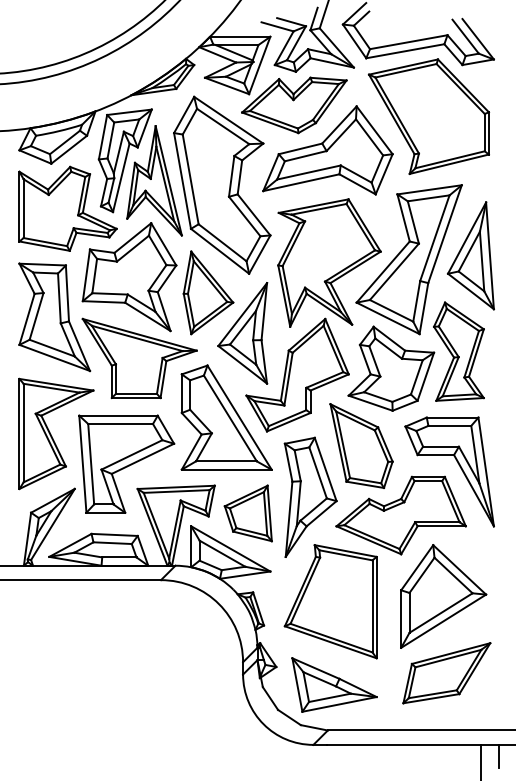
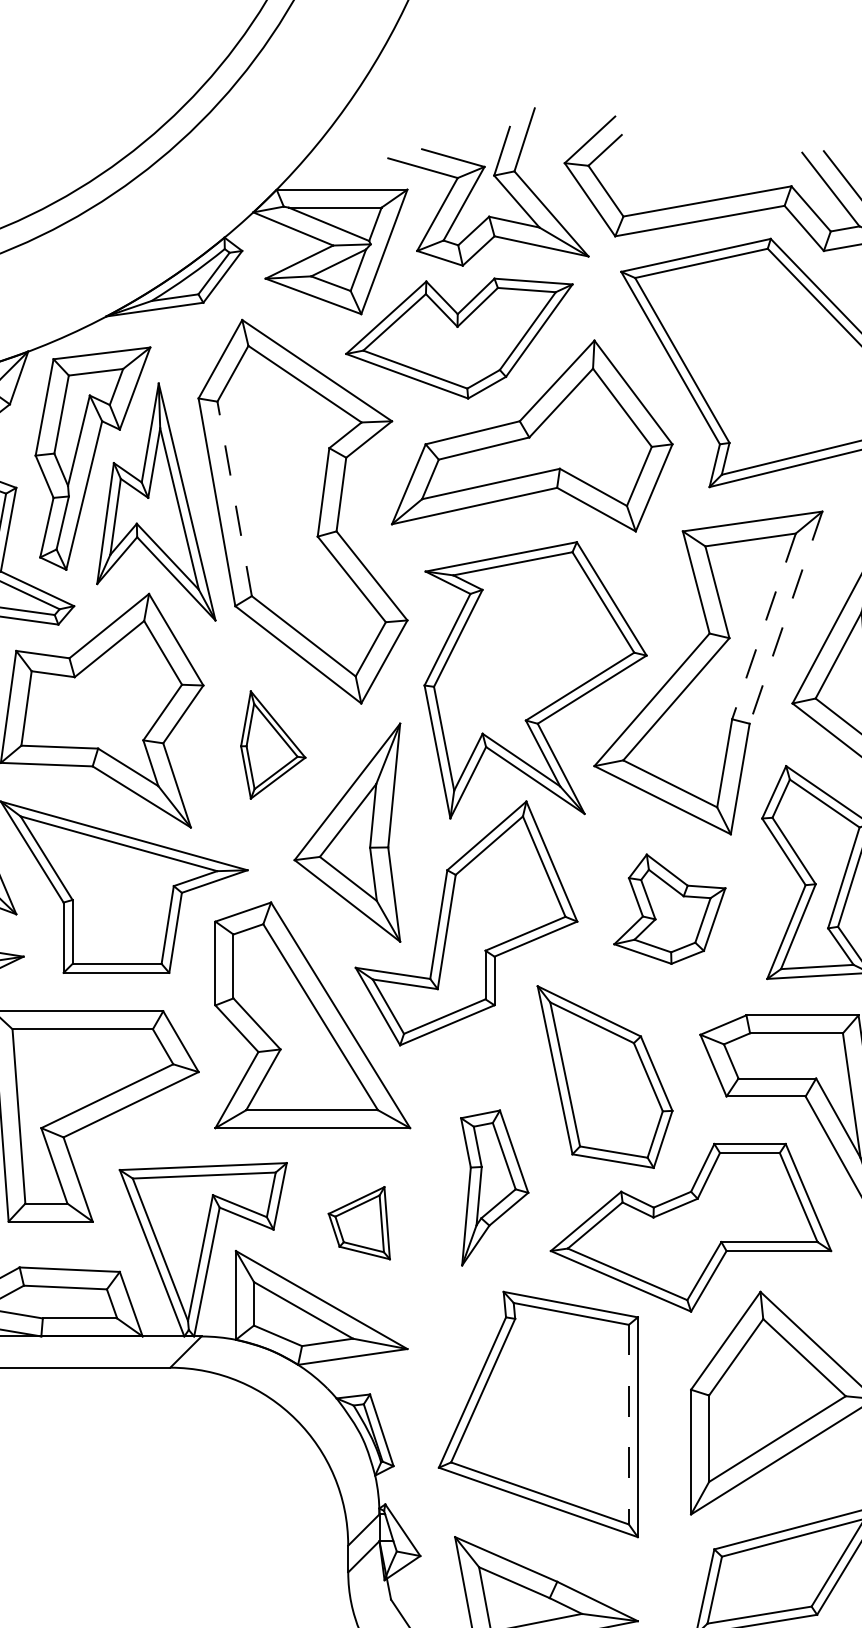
line: (190, 179) -> (234, 499), solid -> dashed
line: (445, 234) -> (787, 618), solid -> dashed
line: (434, 238) -> (763, 627), solid -> dashed
part: (208, 292) -> (273, 744), size x0.6
part: (391, 368) -> (670, 908), size x0.6
part: (310, 496) -> (494, 1186), size x0.6
part: (247, 513) -> (357, 1223), size x0.6
line: (372, 606) -> (628, 1424), solid -> dashed

